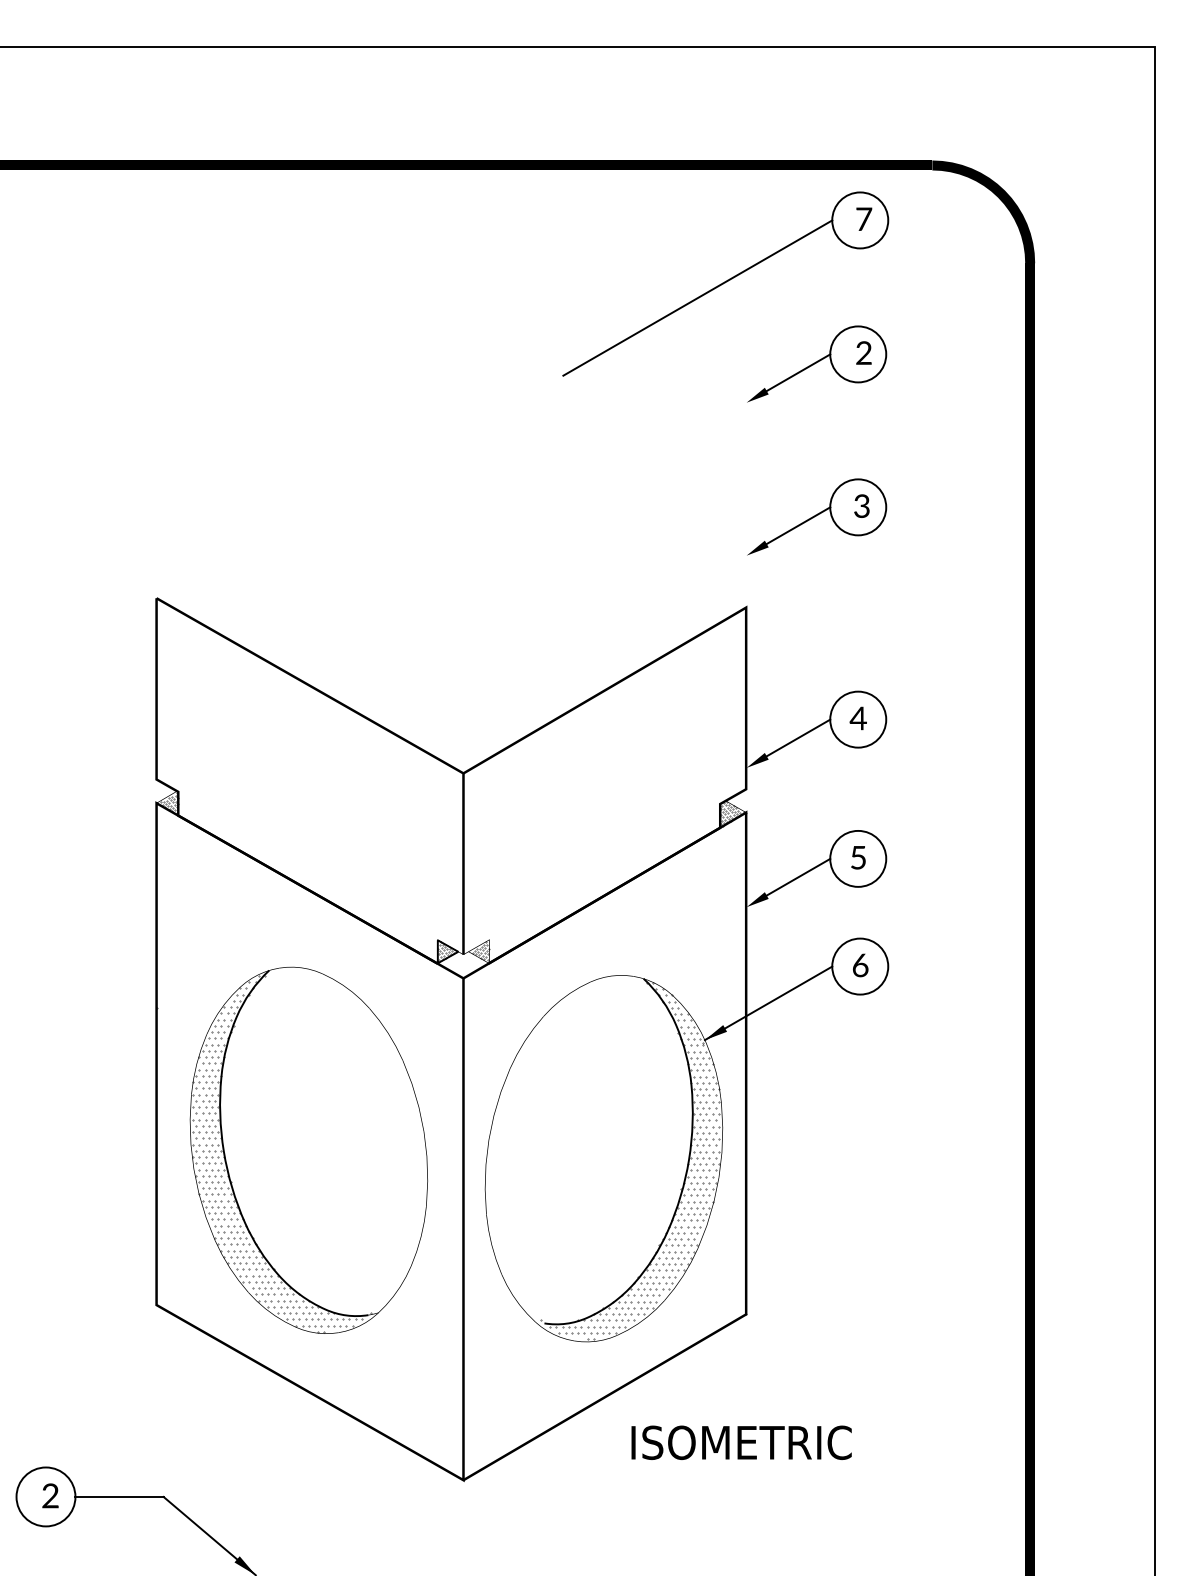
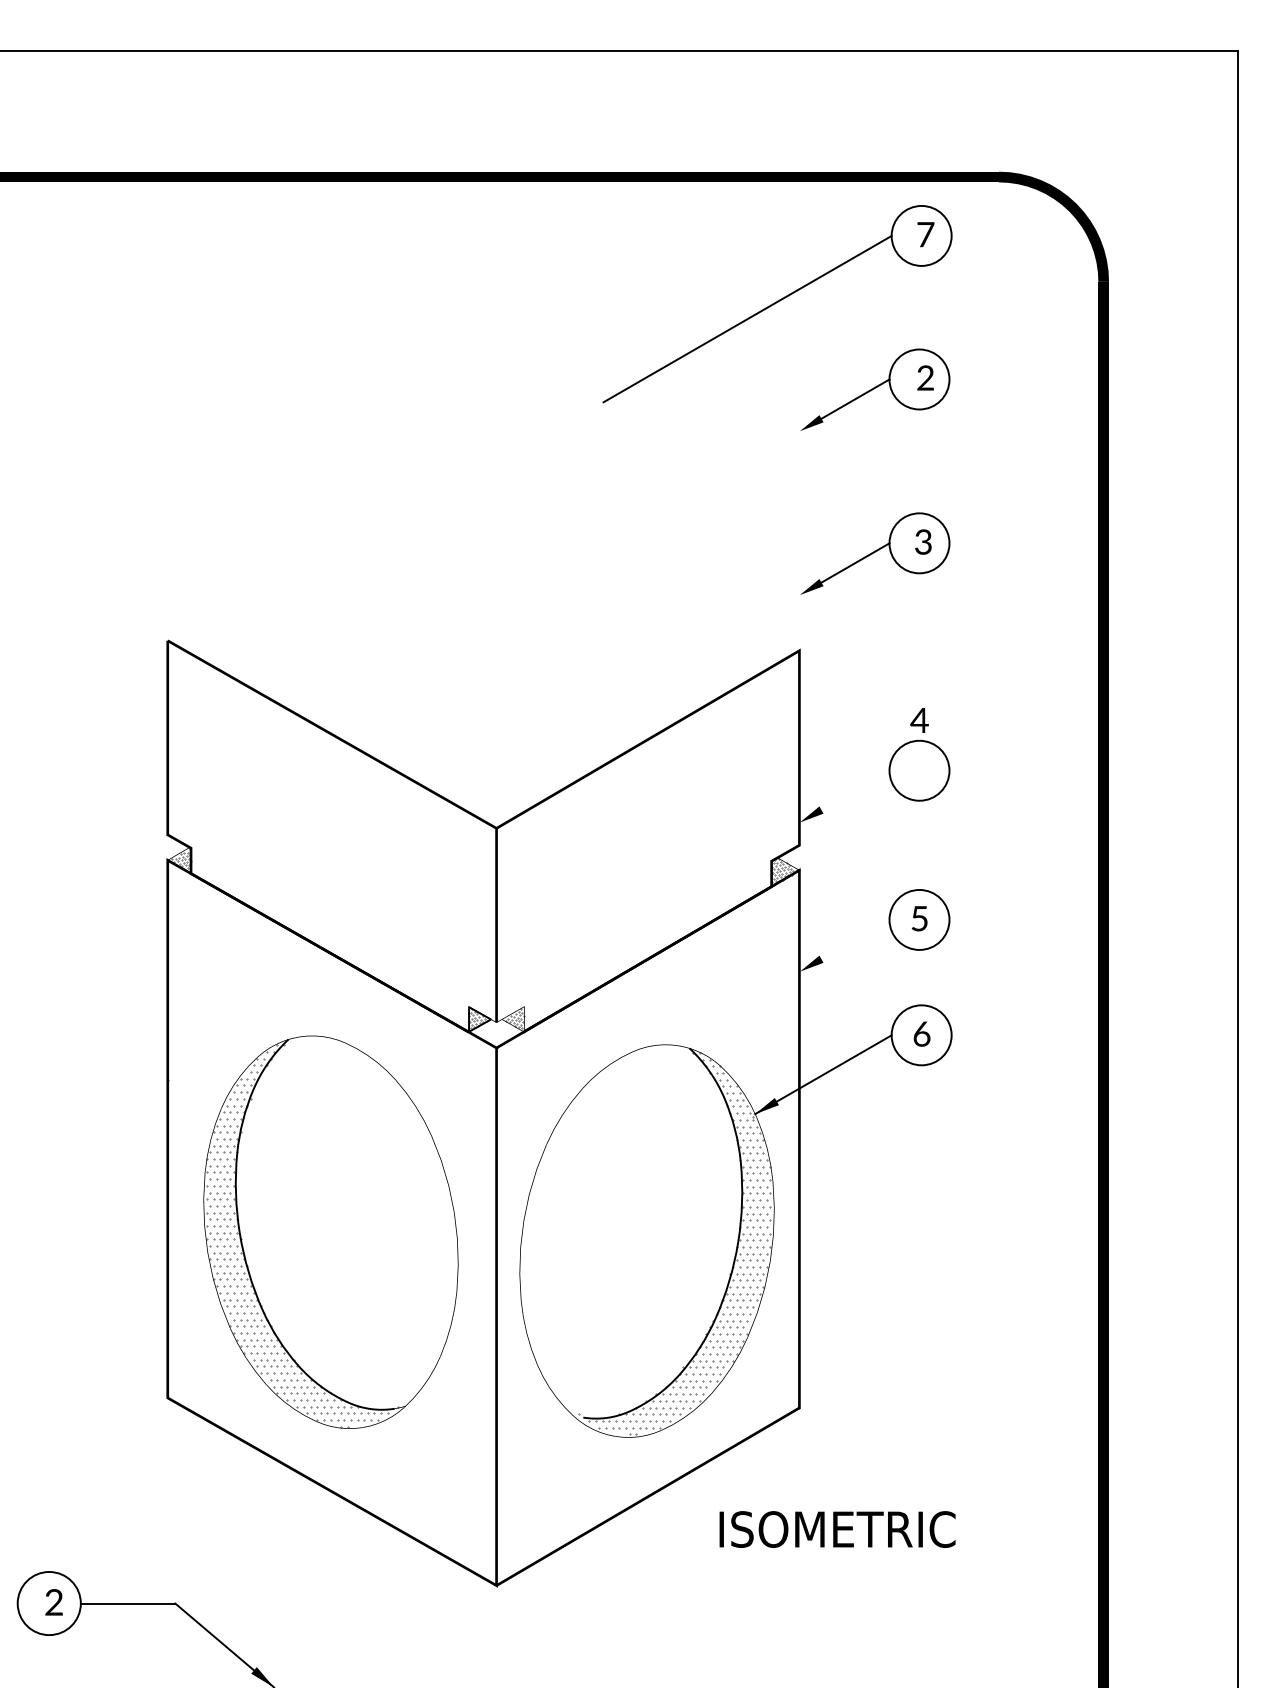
text: (858, 718) -> (919, 720), moved
line: (798, 738) -> (855, 790), removed
line: (798, 877) -> (855, 939), removed
text: (741, 1442) -> (837, 1529), moved

